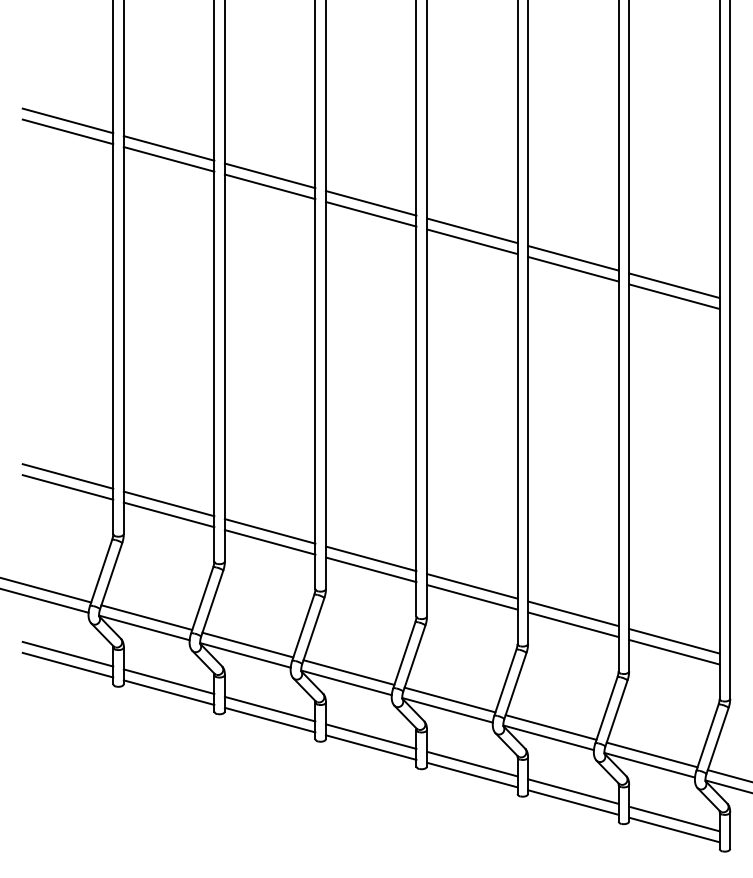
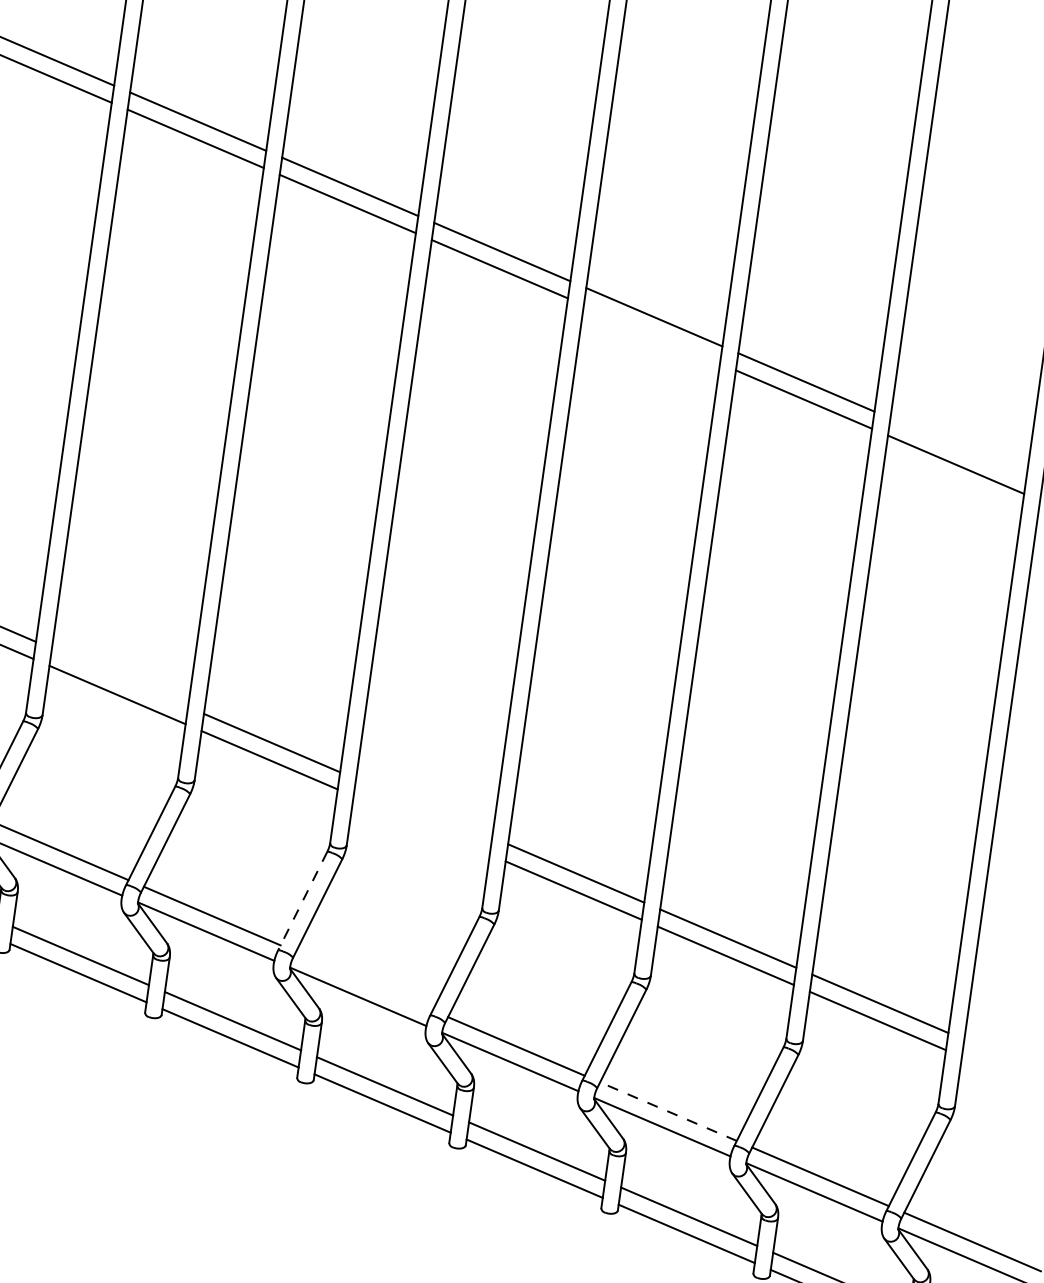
line: (472, 241) -> (652, 334), removed
line: (674, 285) -> (958, 447), removed
line: (168, 503) -> (119, 677), removed
line: (370, 558) -> (423, 807), removed
line: (370, 569) -> (420, 824), removed
line: (303, 627) -> (303, 900), solid -> dashed
line: (348, 672) -> (363, 981), removed
line: (550, 727) -> (667, 1111), solid -> dashed

